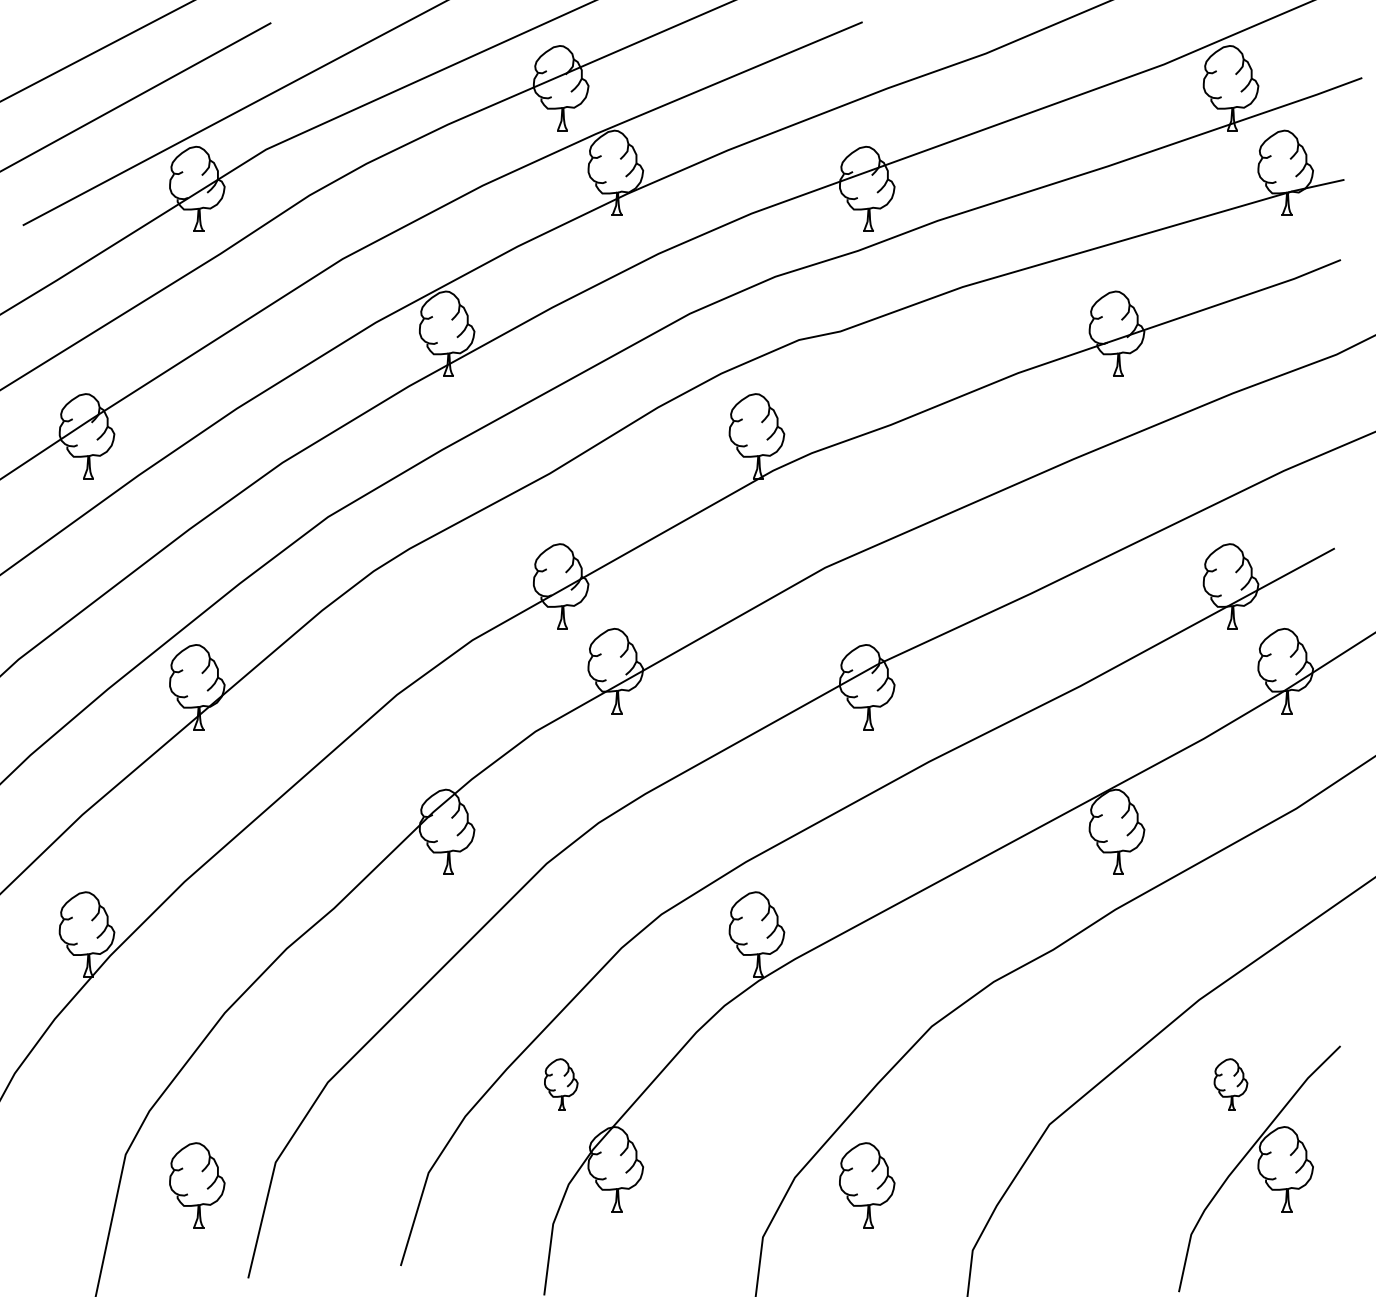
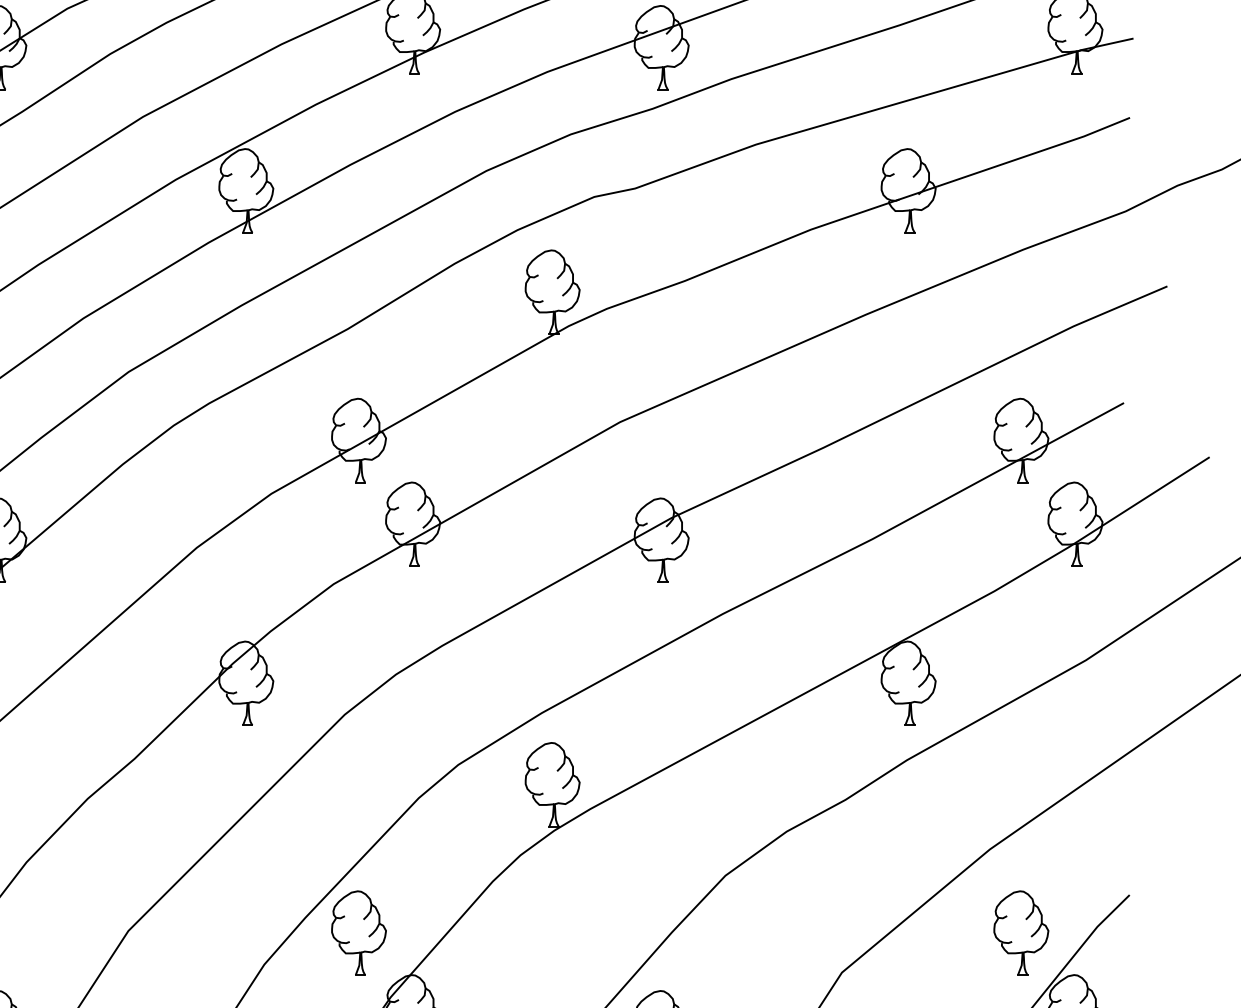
part: (561, 1084) -> (359, 933), size x1.67
part: (1230, 1084) -> (1020, 933), size x1.67

